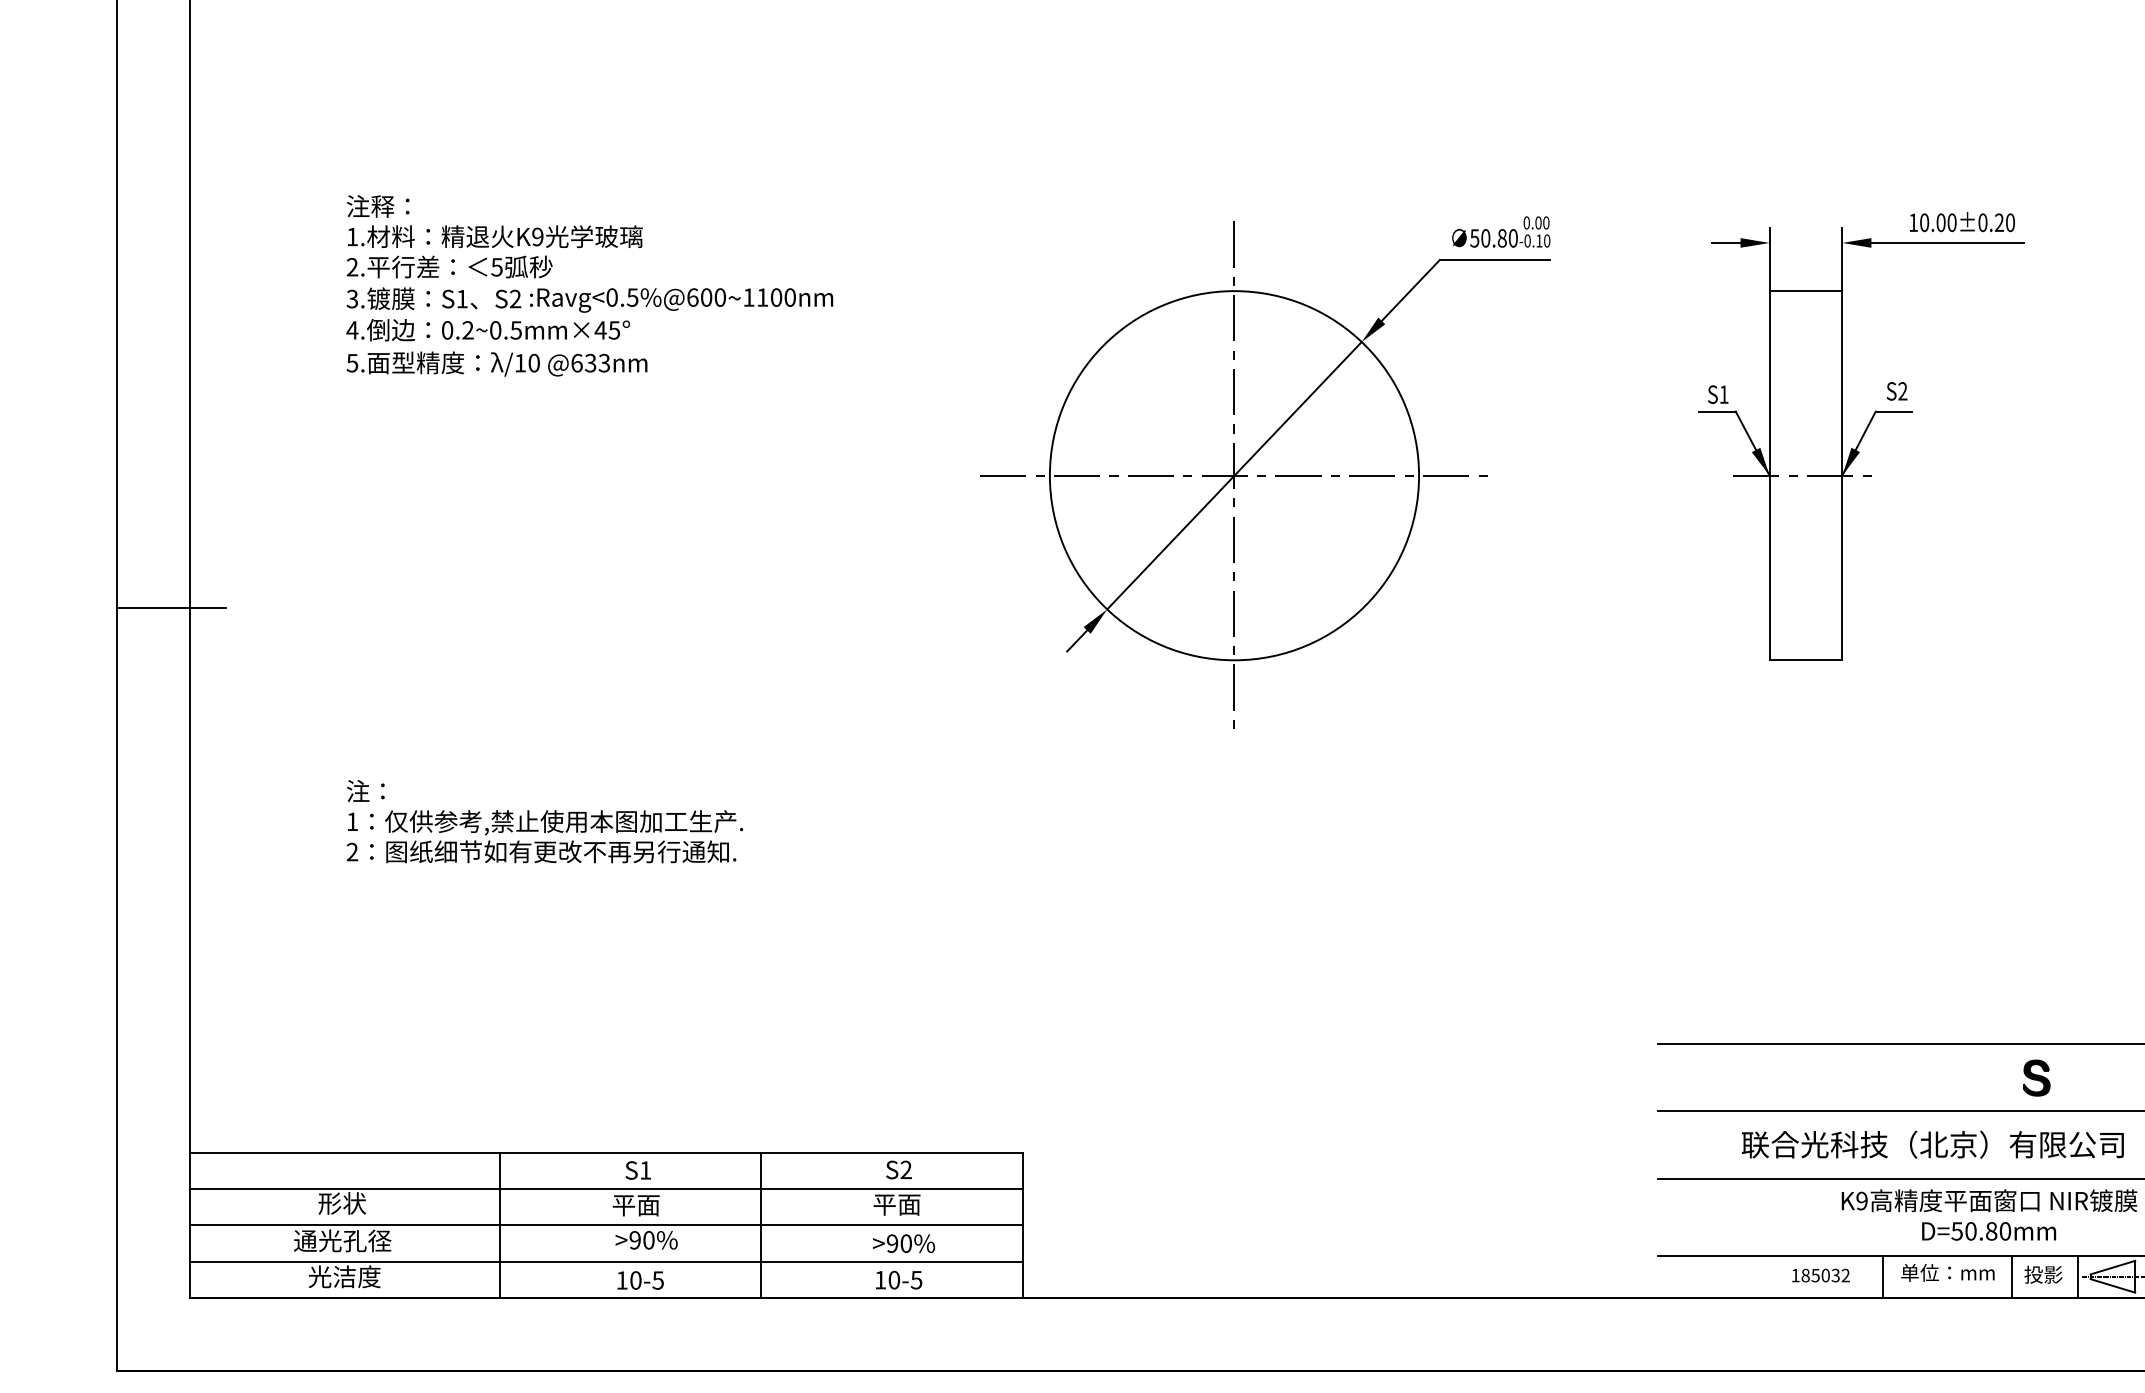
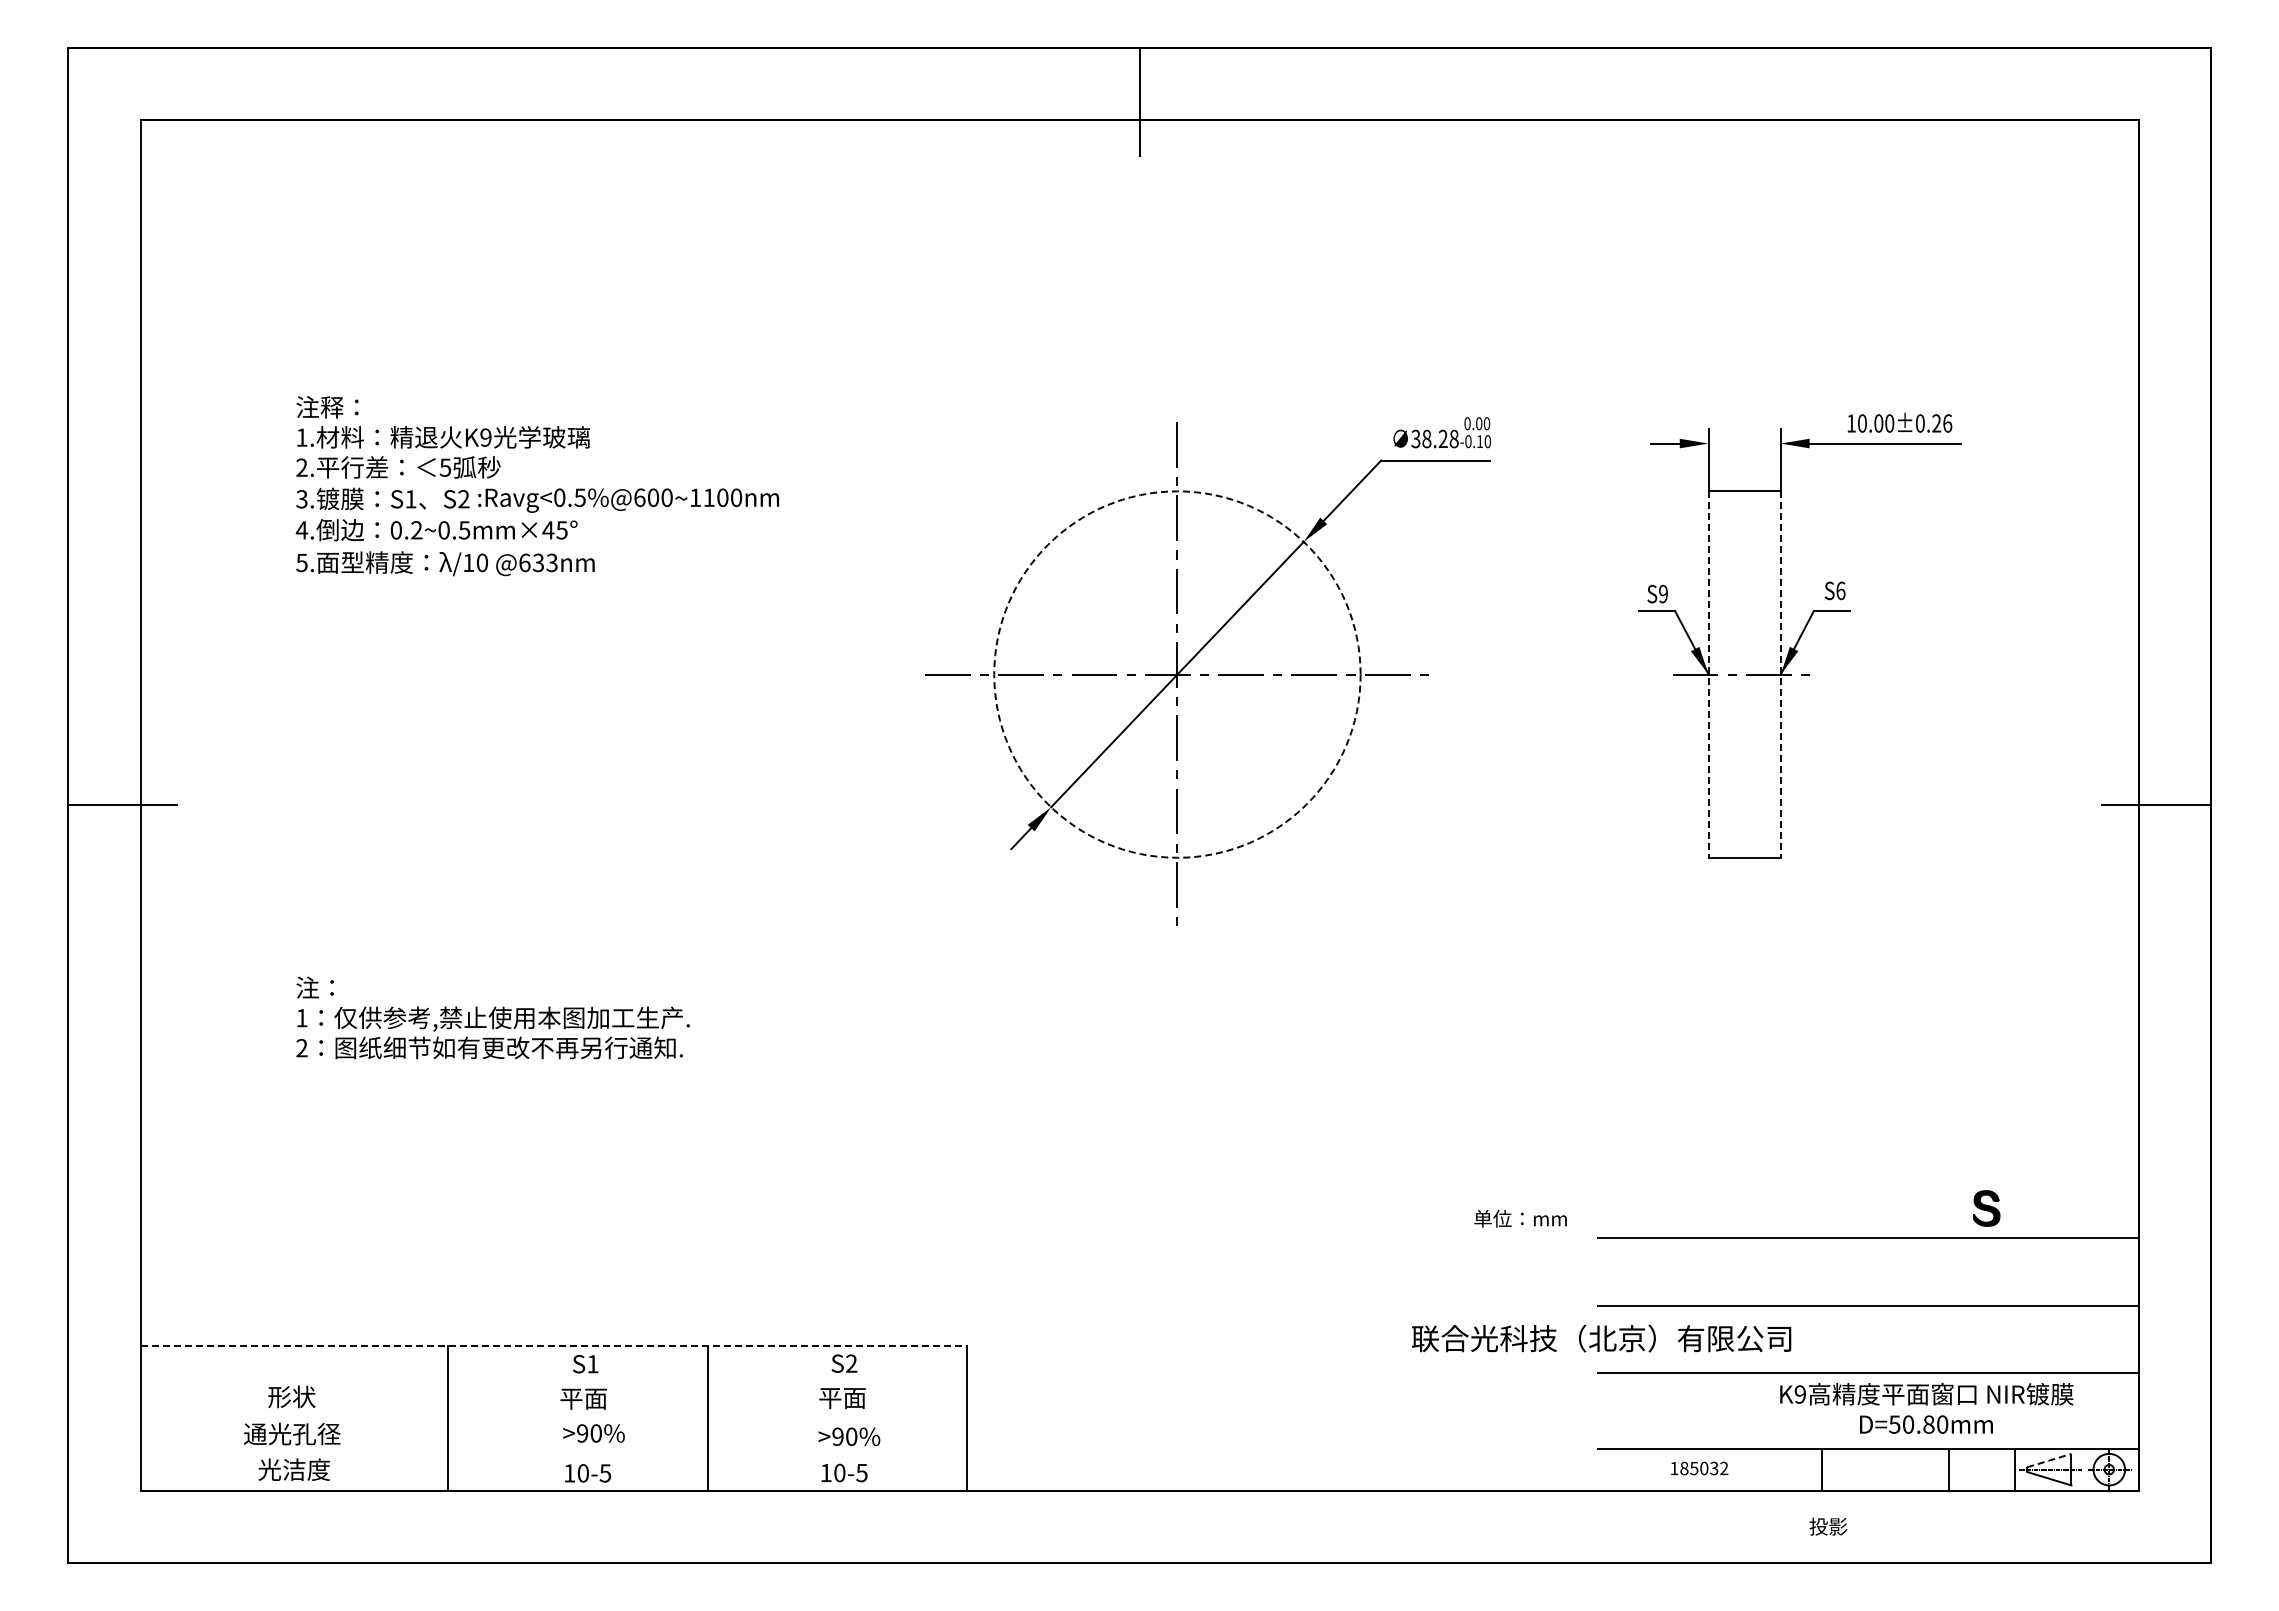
text: (2010, 222) -> (1947, 423), 10.00±0.20 -> 10.00±0.26
text: (1494, 237) -> (1435, 438), 50.80 -> 38.28
text: (1902, 391) -> (1840, 590), S2 -> S6
text: (1724, 394) -> (1663, 593), S1 -> S9
circle: (1234, 475) -> (1177, 674), solid -> dashed
line: (1769, 476) -> (1708, 675), solid -> dashed
line: (1842, 476) -> (1780, 675), solid -> dashed
part: (2036, 1078) -> (1986, 1208), moved
text: (1932, 1144) -> (1601, 1338), moved
line: (606, 1152) -> (554, 1346), solid -> dashed
line: (605, 1188) -> (553, 1382), removed
line: (605, 1225) -> (553, 1418), removed
line: (605, 1261) -> (553, 1454), removed
line: (2113, 1267) -> (2049, 1460), solid -> dashed
text: (1947, 1272) -> (1520, 1218), moved
text: (2043, 1274) -> (1828, 1526), moved
text: (1820, 1275) -> (1699, 1468), moved

